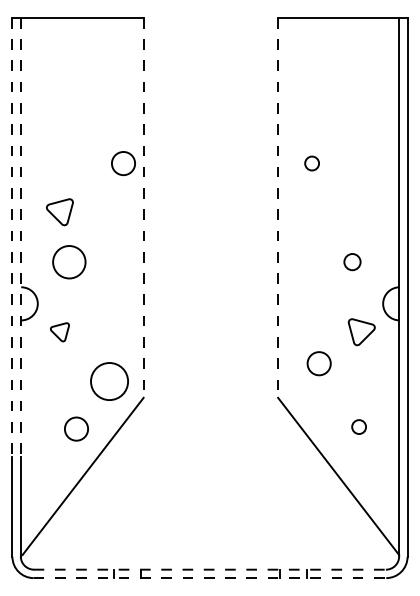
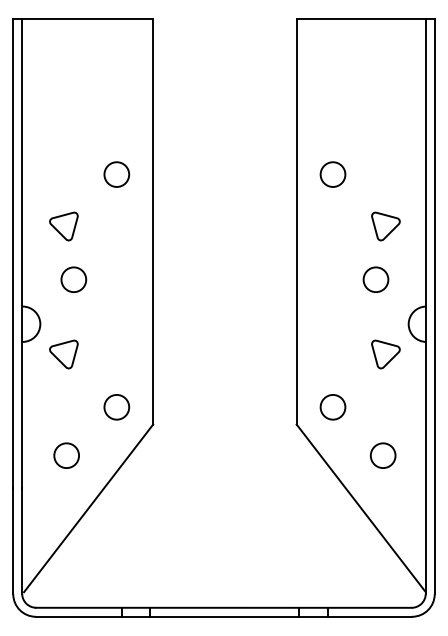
circle: (123, 163) -> (116, 174), moved
circle: (311, 163) -> (332, 174), size x1.67
line: (143, 207) -> (153, 221), dashed -> solid
line: (278, 207) -> (297, 221), dashed -> solid
part: (361, 212) -> (385, 226), added
line: (12, 238) -> (13, 254), dashed -> solid
line: (20, 238) -> (21, 254), dashed -> solid
circle: (68, 261) -> (73, 279), size x0.71
circle: (352, 261) -> (376, 279), size x1.43
part: (59, 332) -> (63, 354), size x1.43
circle: (318, 363) -> (332, 407), moved
circle: (109, 381) -> (116, 407), size x0.62
circle: (358, 426) -> (382, 455), size x1.67
circle: (76, 428) -> (66, 455), moved
line: (210, 569) -> (224, 607), dashed -> solid
line: (210, 578) -> (224, 617), dashed -> solid

